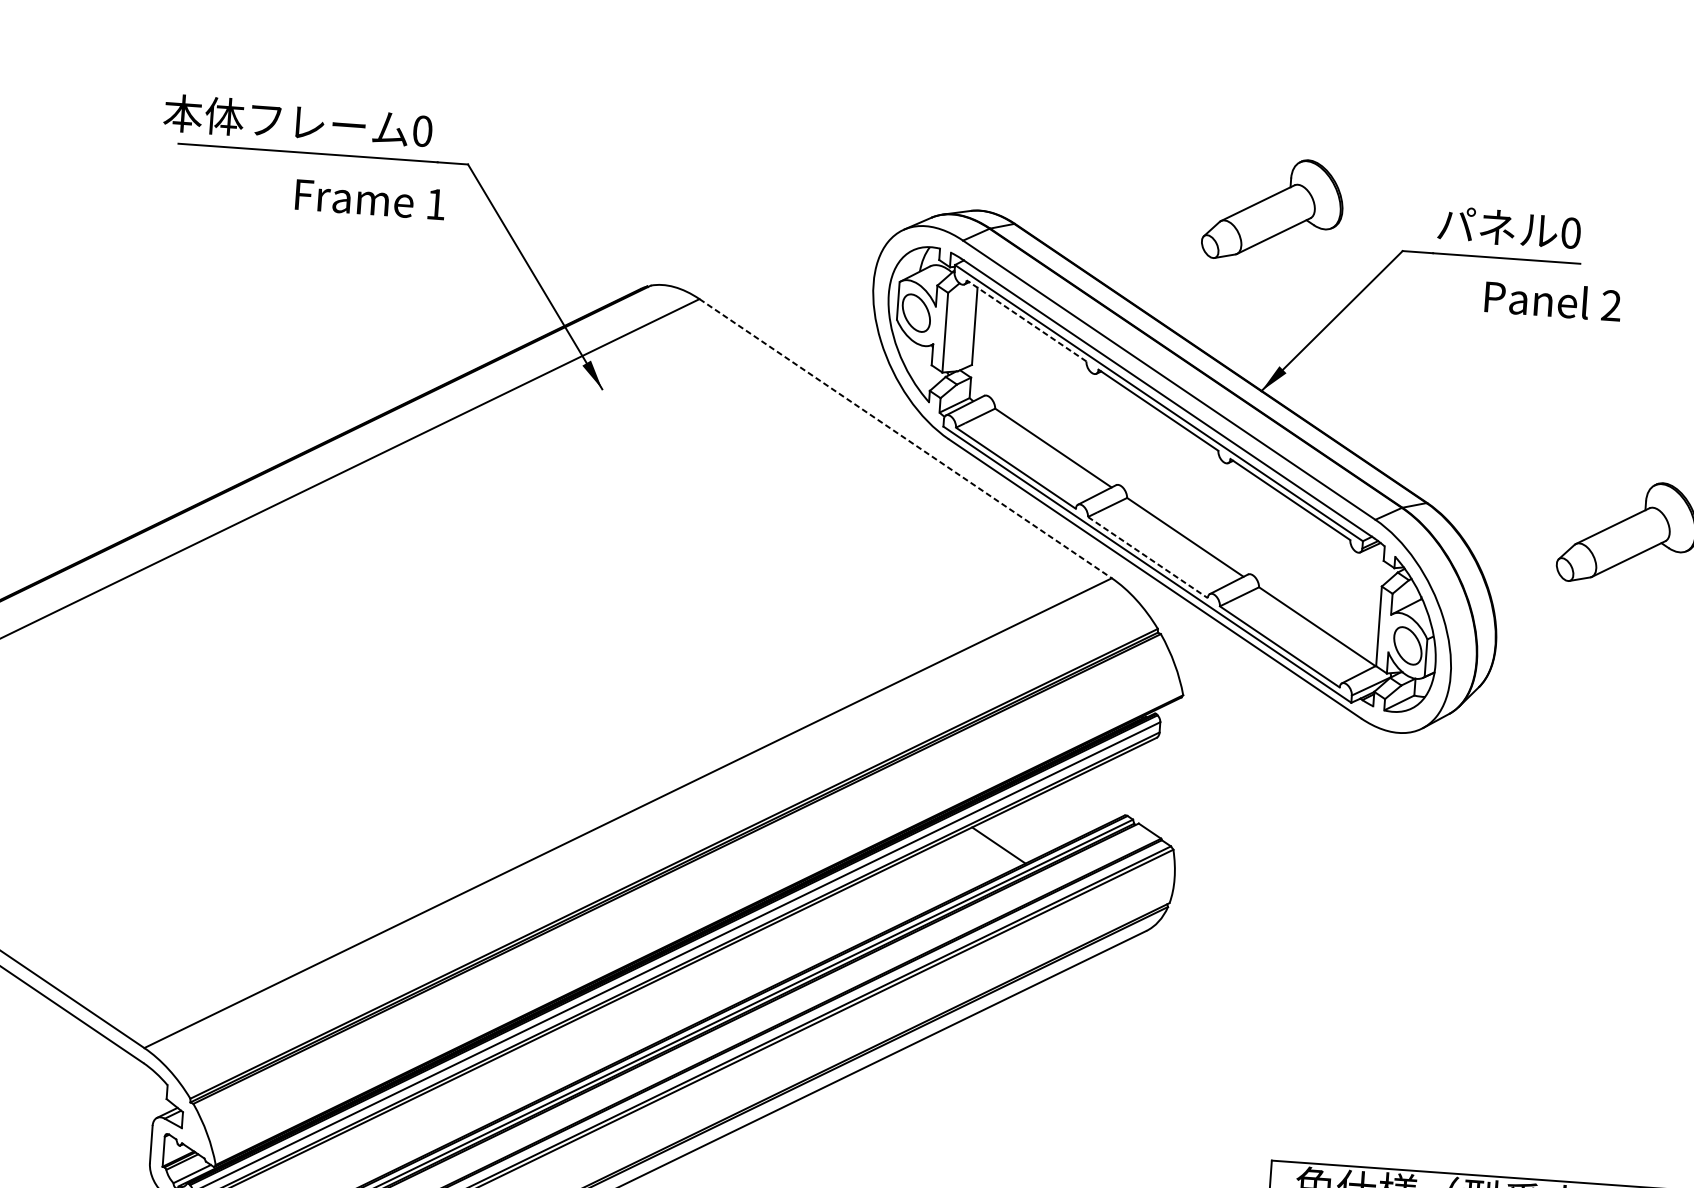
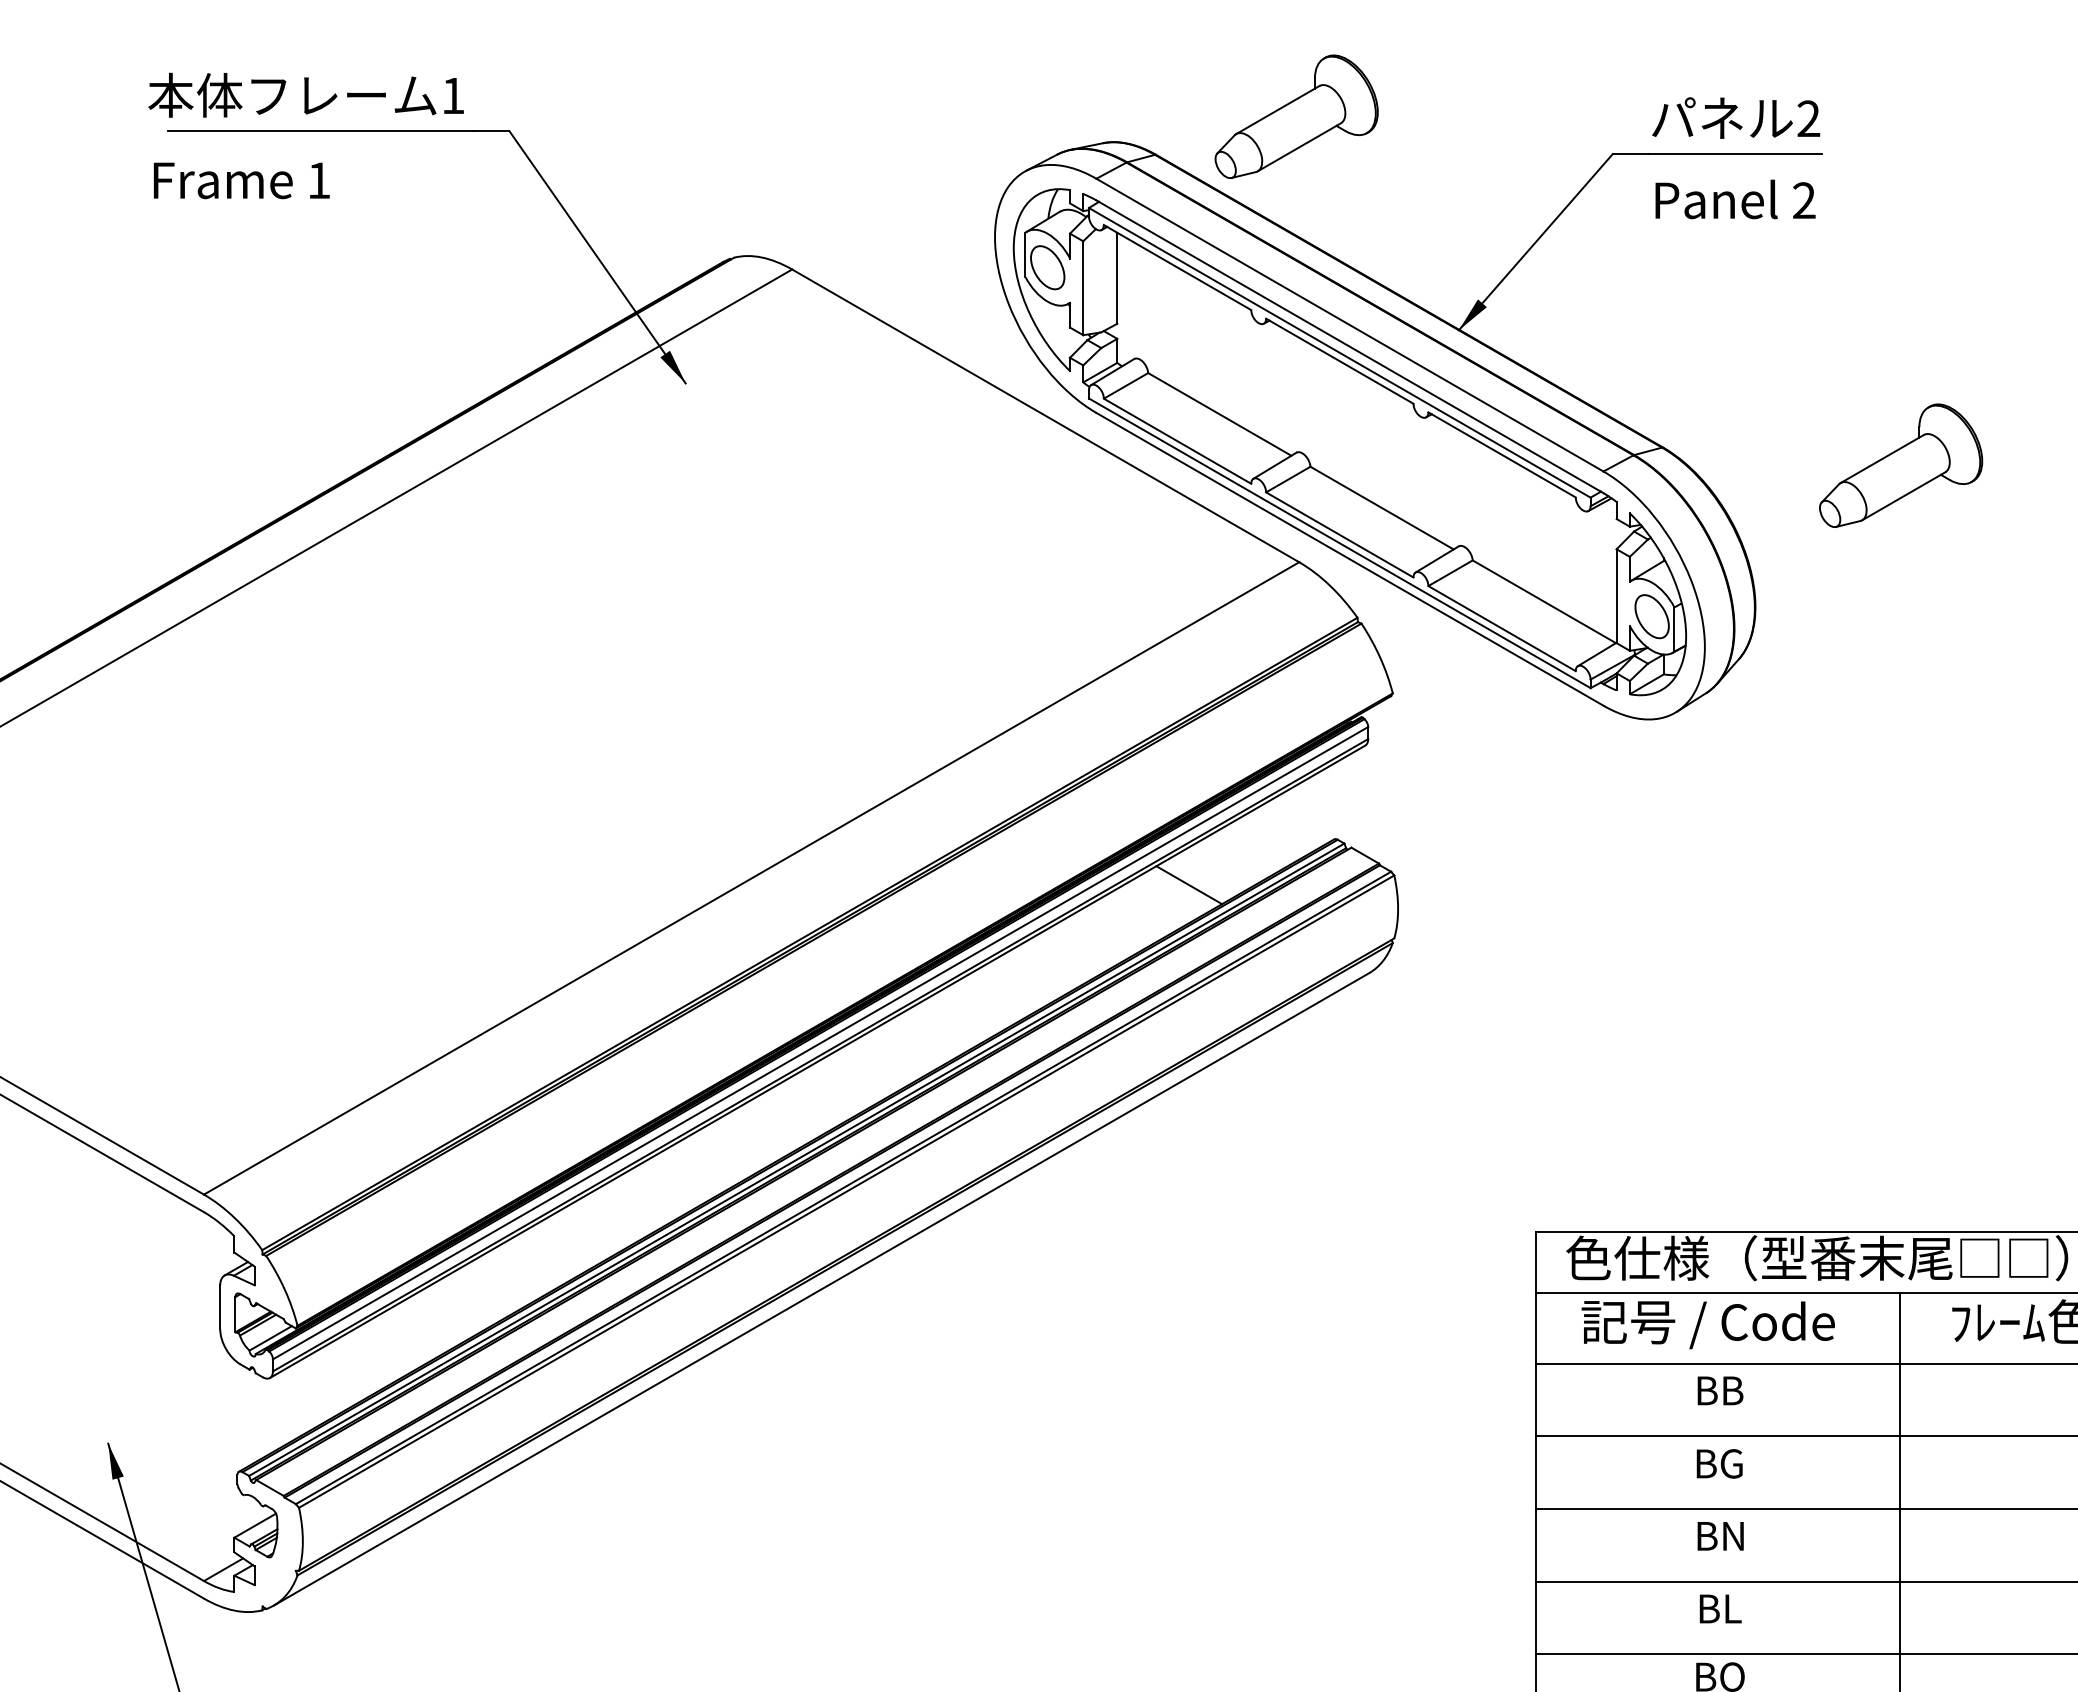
text: (422, 130) -> (453, 95), 0 -> 1
text: (370, 199) -> (241, 180), moved
part: (1273, 209) -> (1296, 116), moved
text: (1570, 232) -> (1808, 118), 0 -> 2
text: (1553, 300) -> (1735, 199), moved
line: (1026, 320) -> (1177, 267), dashed -> solid
line: (905, 438) -> (1045, 415), dashed -> solid
line: (1148, 558) -> (1340, 535), dashed -> solid

